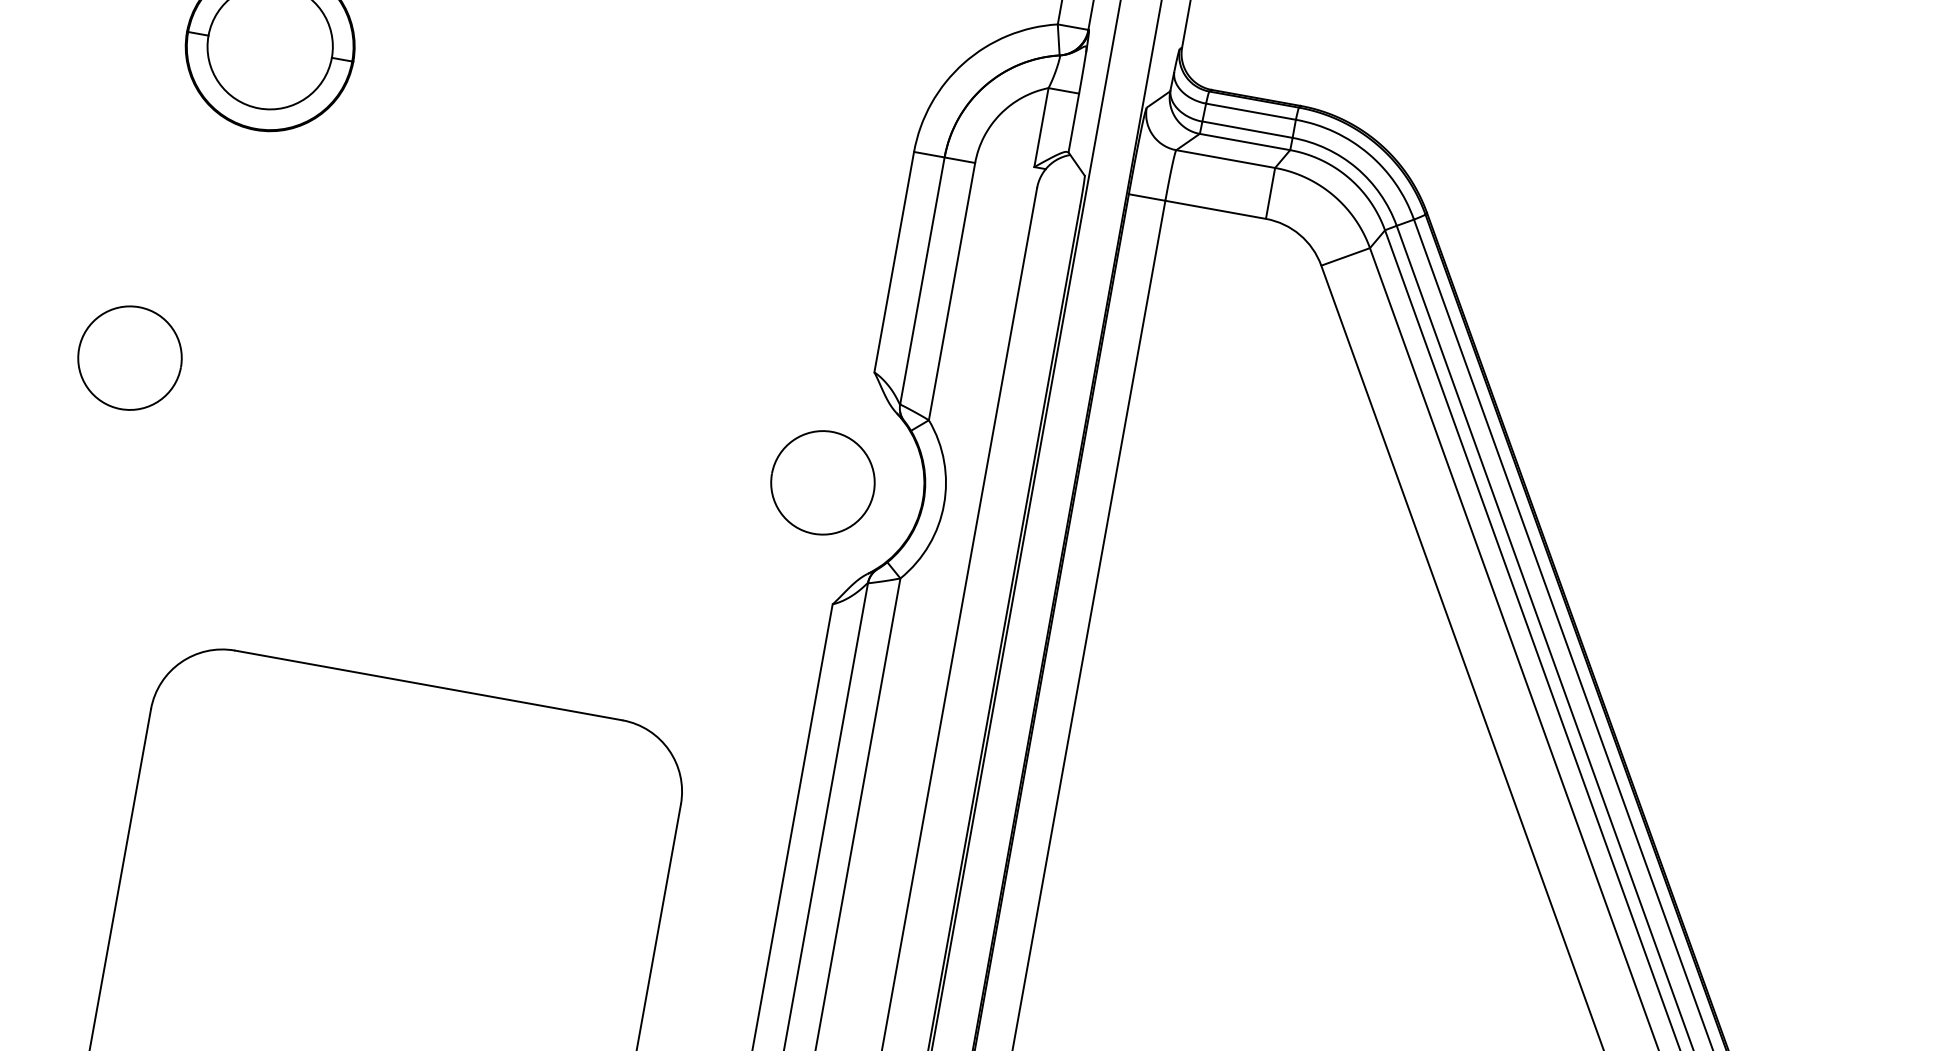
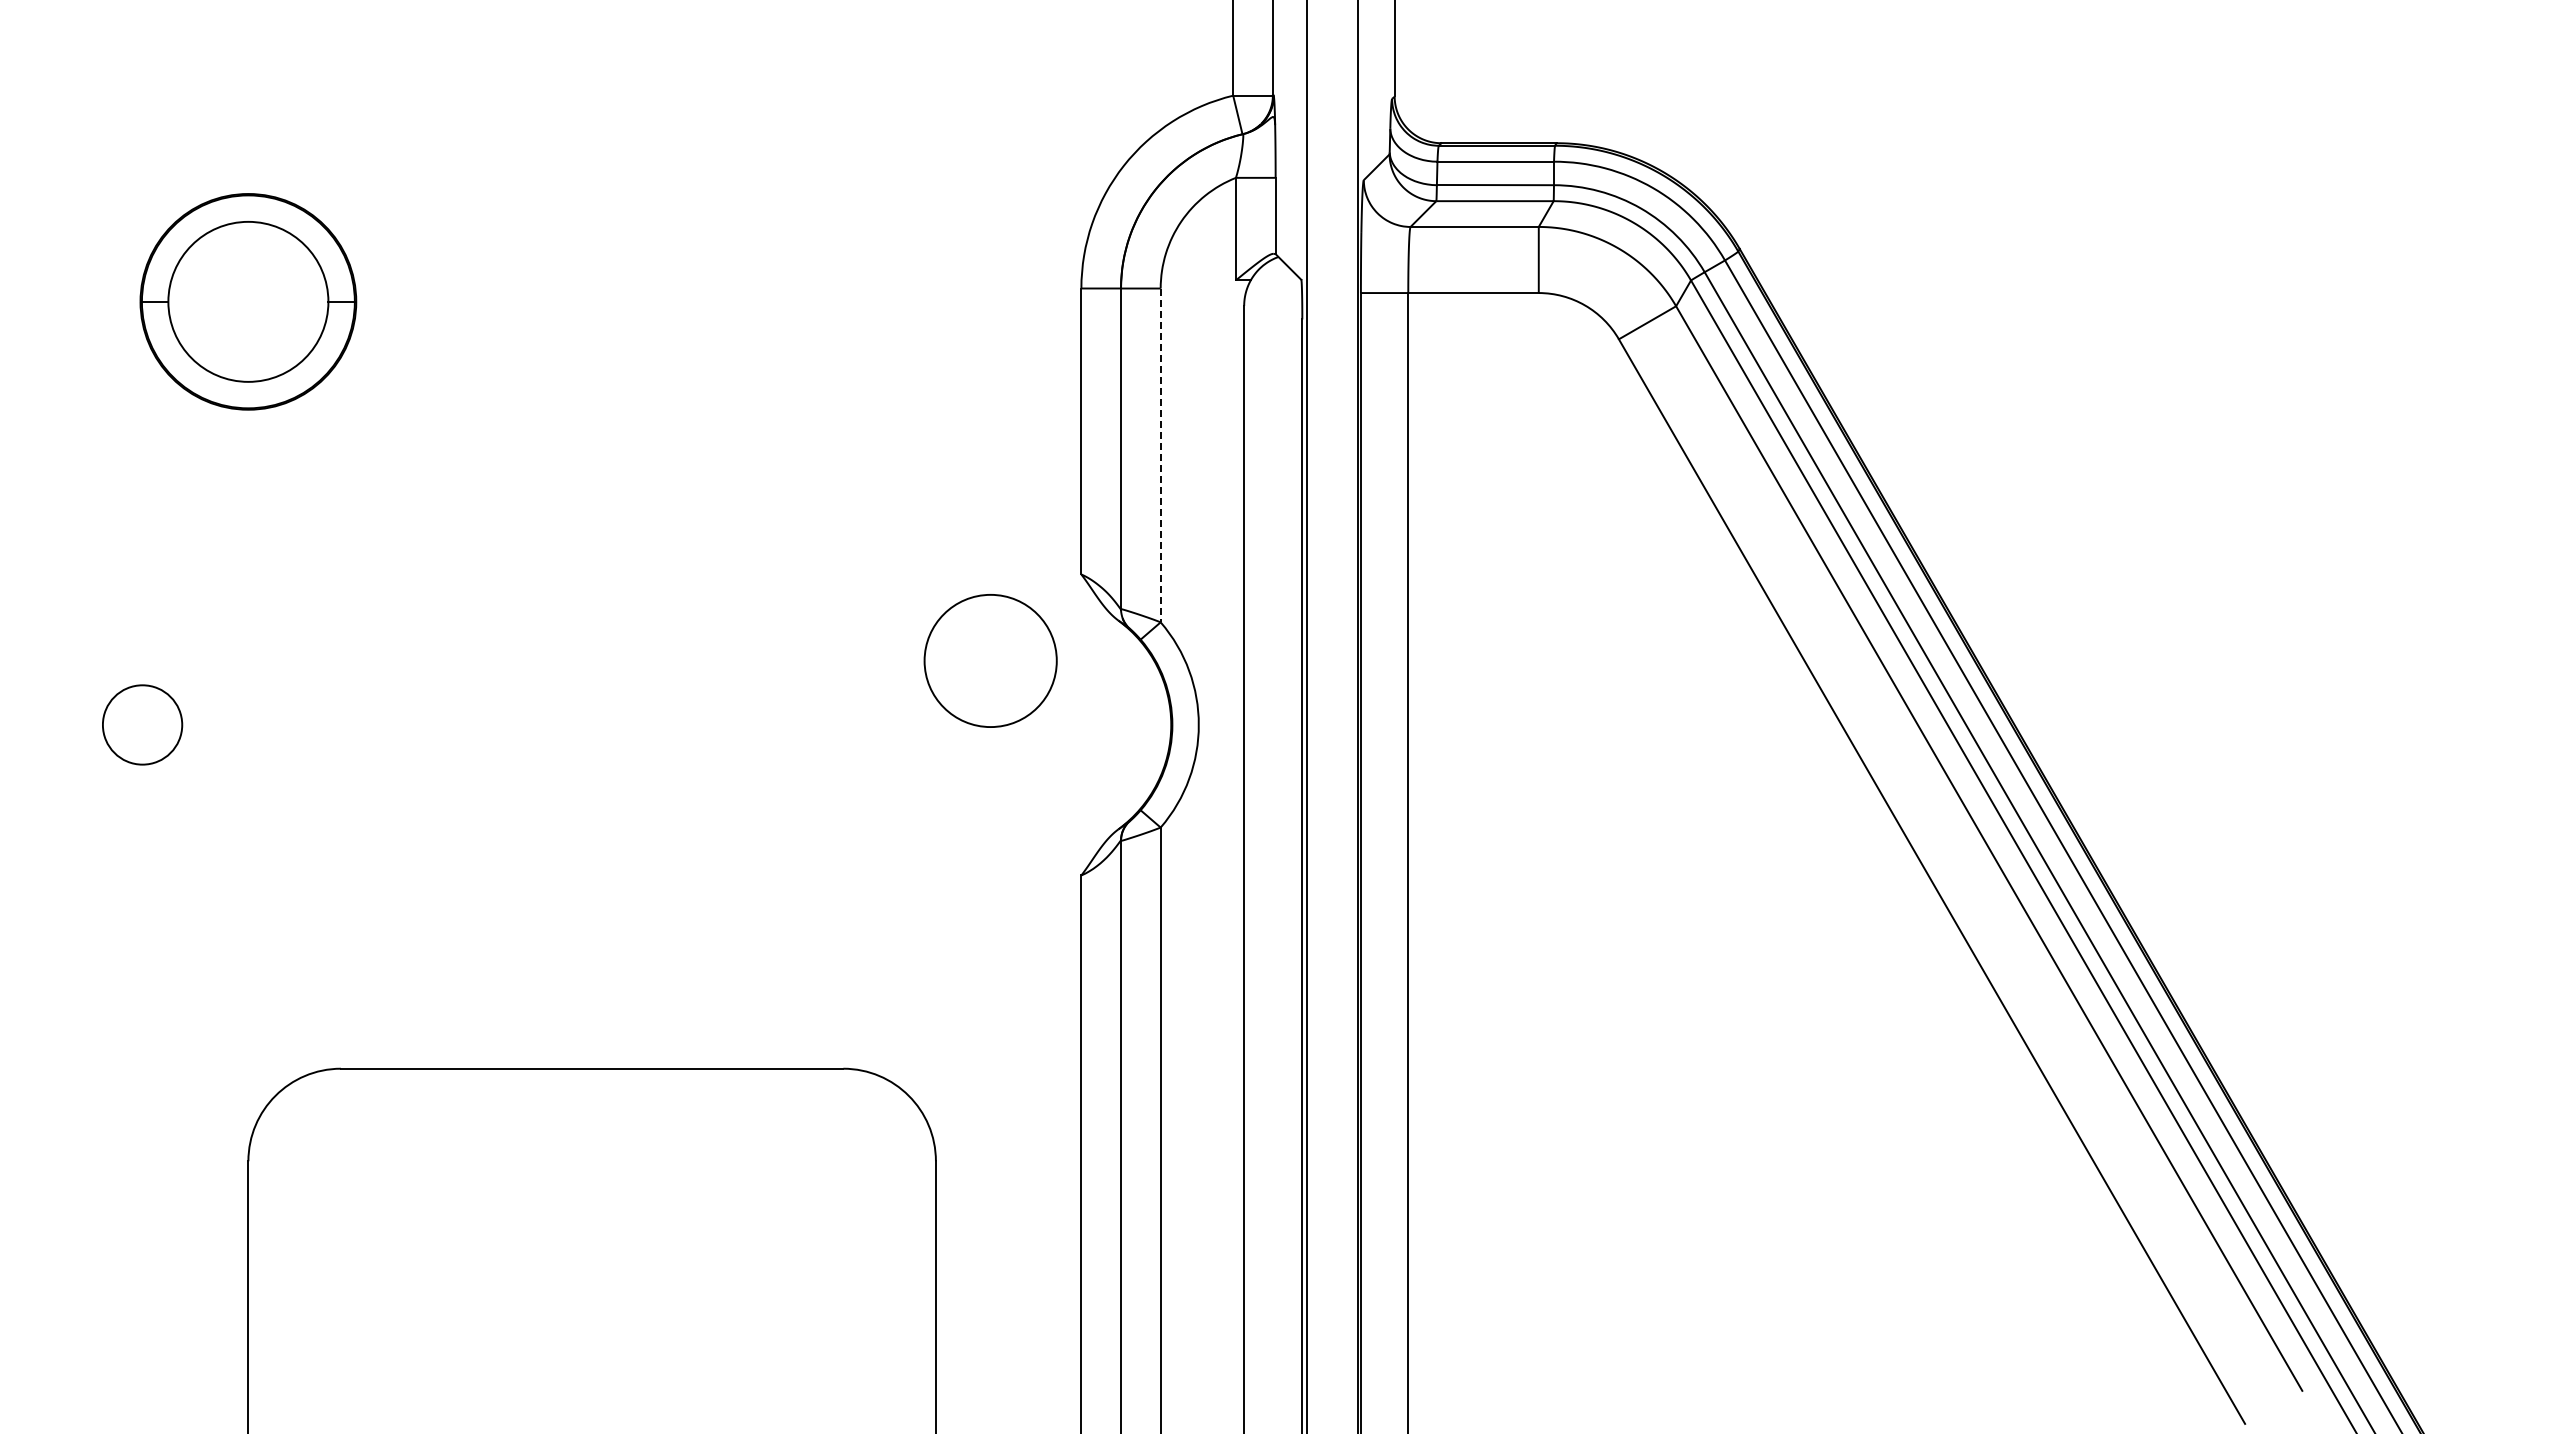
line: (951, 291) -> (1160, 455), solid -> dashed
part: (129, 357) -> (142, 724), size x0.6
part: (822, 482) -> (990, 660), moved

